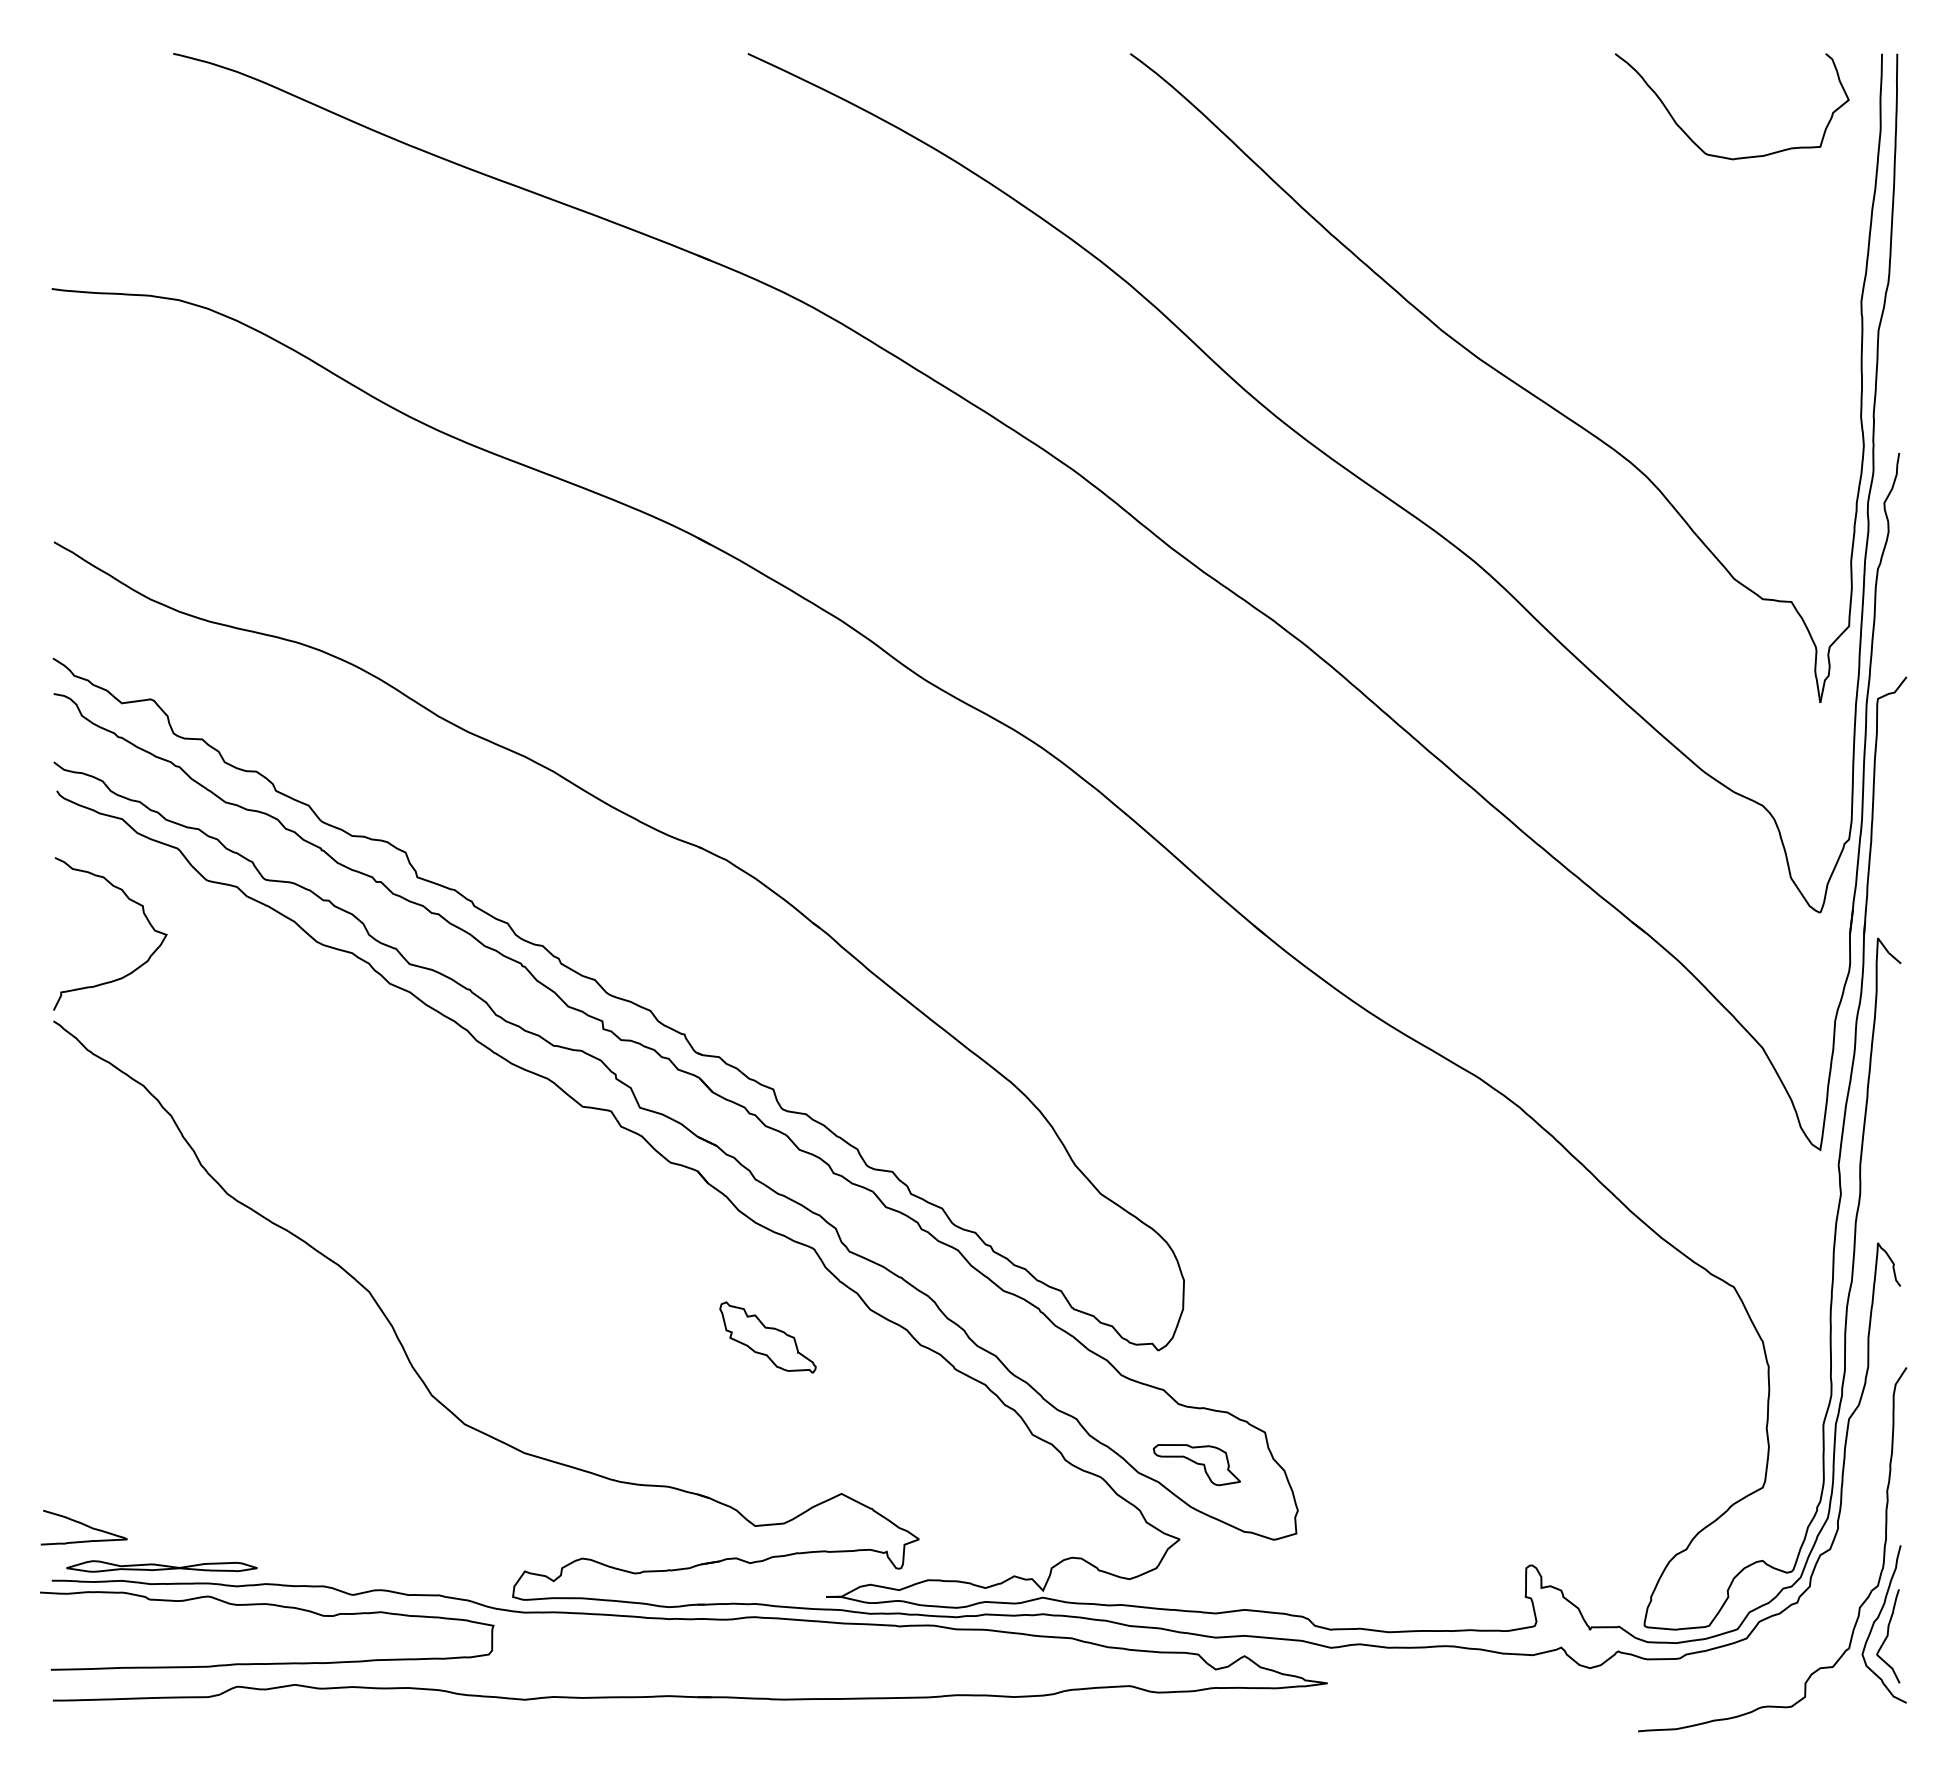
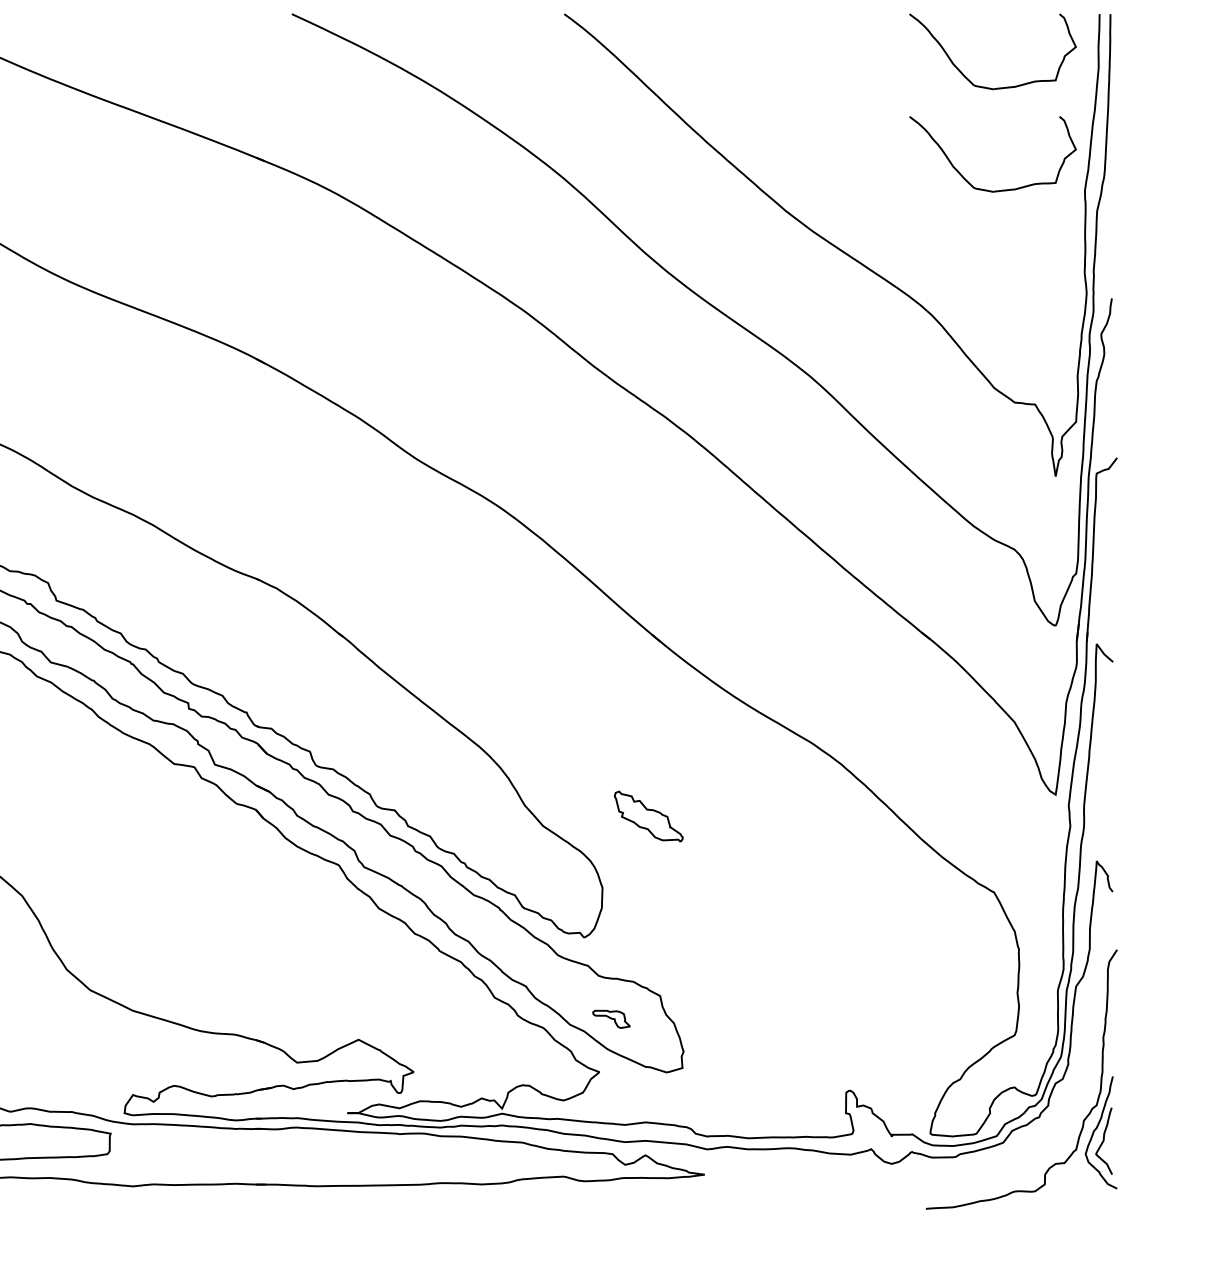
part: (1724, 300) -> (987, 189), added
part: (767, 1337) -> (648, 816), moved
part: (1196, 1465) -> (611, 1019), size x0.6

